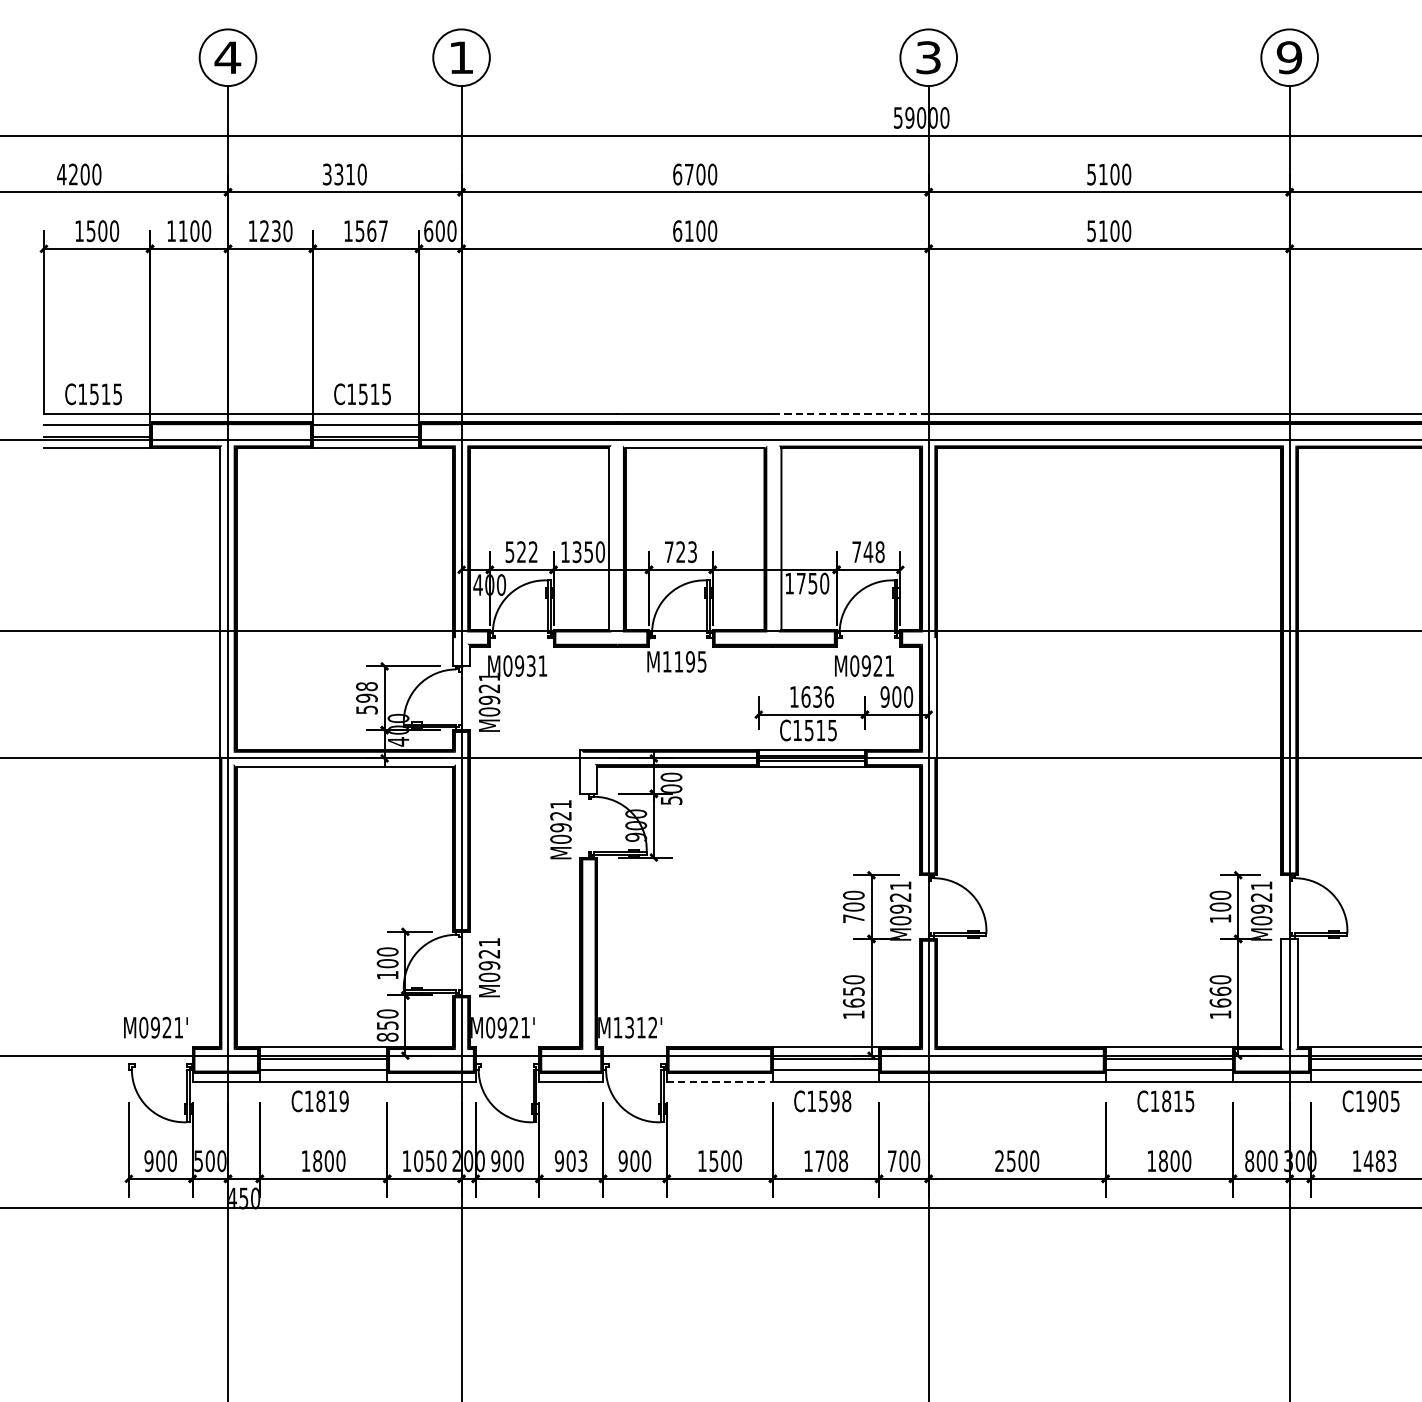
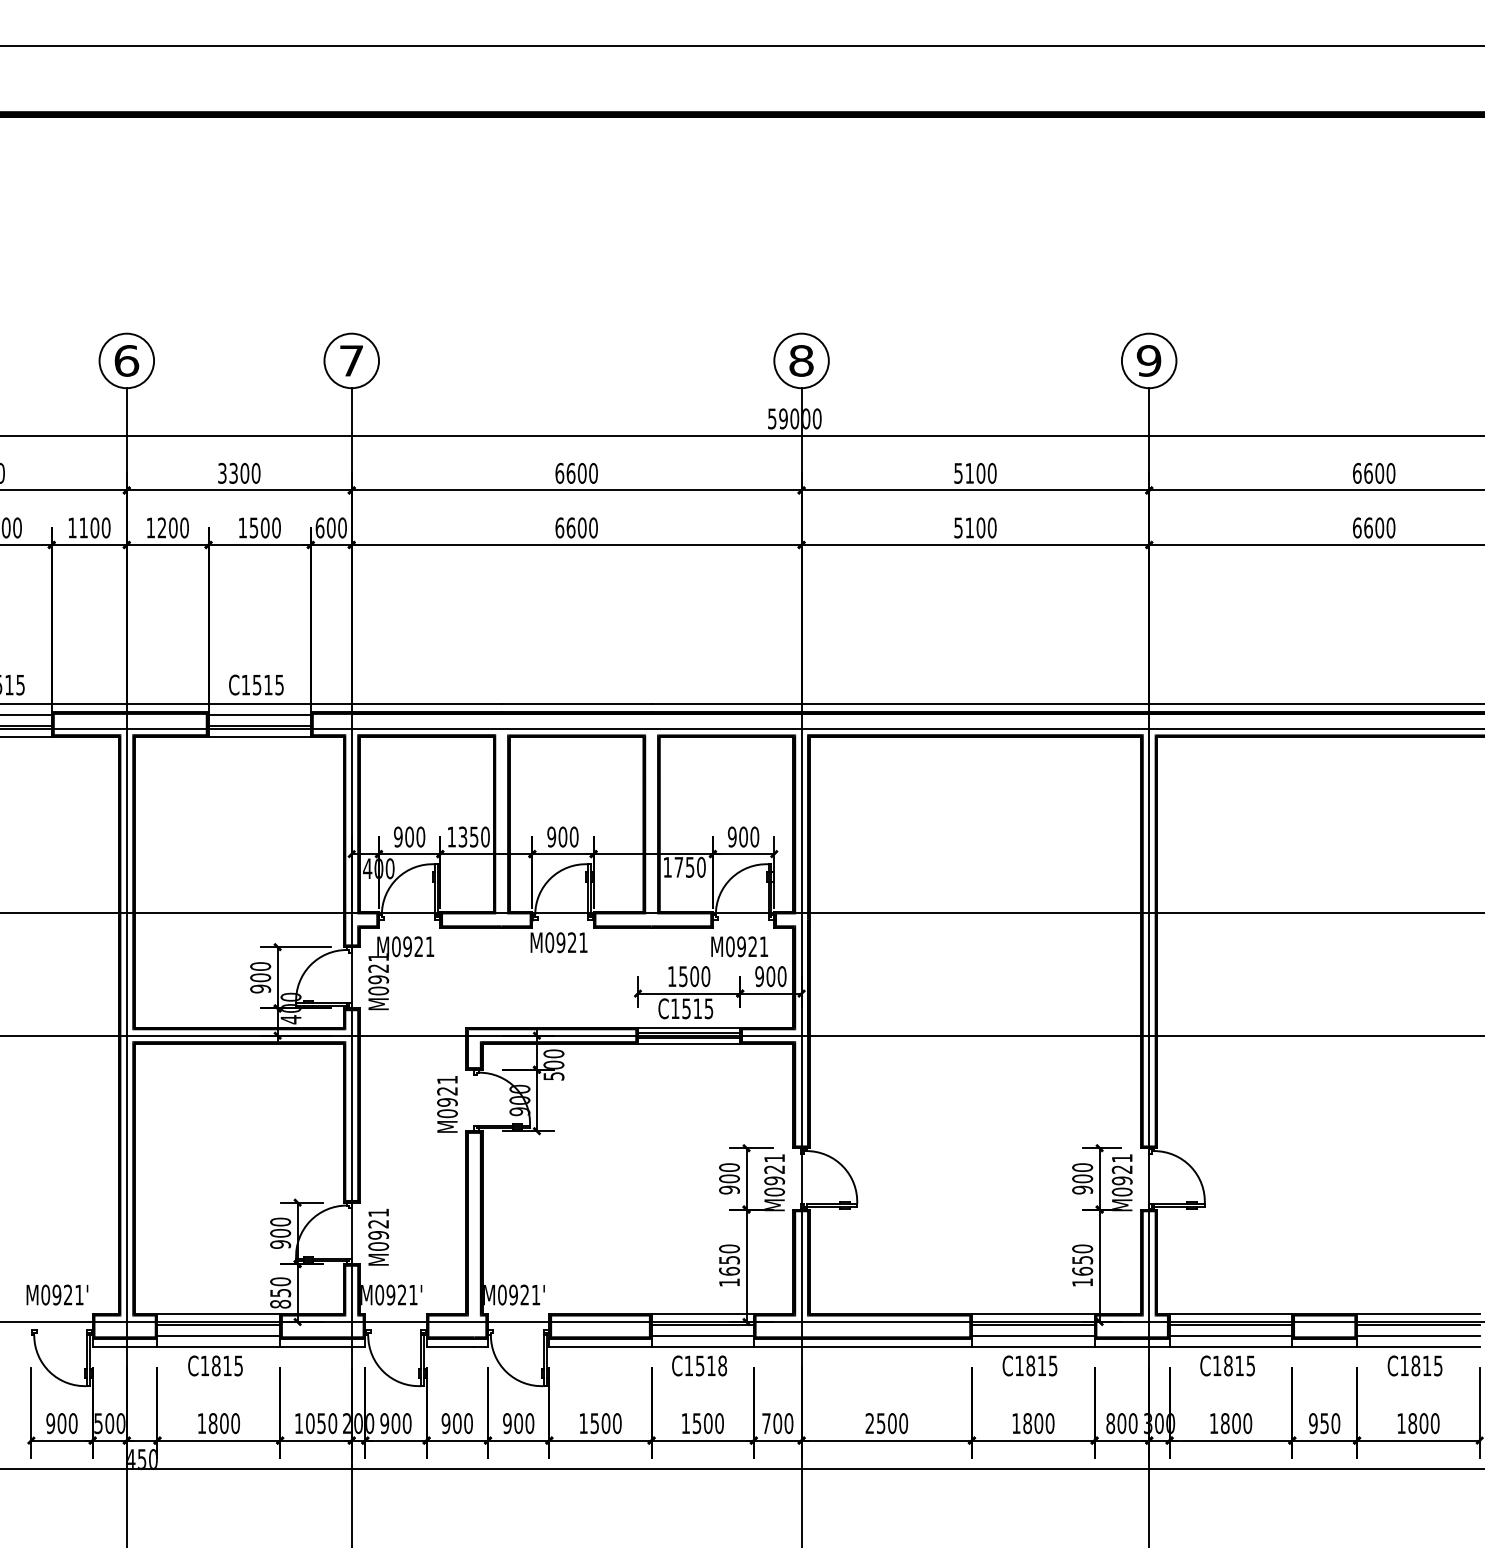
text: (227, 57) -> (126, 360), 4 -> 6
text: (461, 57) -> (351, 360), 1 -> 7
text: (928, 57) -> (801, 360), 3 -> 8
text: (688, 173) -> (570, 472), 6700 -> 6600
text: (350, 174) -> (244, 473), 3310 -> 3300
text: (276, 230) -> (173, 527), 1230 -> 1200
text: (377, 230) -> (270, 527), 1567 -> 1500
text: (688, 230) -> (570, 527), 6100 -> 6600
line: (850, 413) -> (726, 703), dashed -> solid
fill: (694, 446) -> (576, 735), added
fill: (609, 539) -> (494, 824), added
fill: (780, 539) -> (658, 824), added
text: (521, 551) -> (409, 836), 522 -> 900
text: (680, 551) -> (562, 836), 723 -> 900
text: (868, 551) -> (743, 836), 748 -> 900
fill: (220, 601) -> (119, 884), added
fill: (461, 652) -> (351, 933), added
text: (684, 661) -> (566, 942), M1195 -> M0921
text: (530, 665) -> (418, 946), M0931 -> M0921
text: (817, 696) -> (694, 976), 1636 -> 1500
text: (366, 697) -> (260, 977), 598 -> 900
fill: (935, 697) -> (808, 977), added
fill: (345, 765) -> (239, 1042), added
fill: (589, 771) -> (474, 1048), added
text: (853, 918) -> (729, 1189), 700 -> 900
text: (1220, 918) -> (1082, 1189), 100 -> 900
text: (387, 975) -> (280, 1244), 100 -> 900
text: (1220, 990) -> (1082, 1259), 1660 -> 1650
fill: (1289, 993) -> (1149, 1262), added
text: (635, 1027) -> (519, 1294), M1312' -> M0921'
line: (720, 1082) -> (601, 1347), dashed -> solid
text: (343, 1100) -> (238, 1365), C1819 -> C1815
text: (835, 1100) -> (711, 1365), C1598 -> C1518
text: (1378, 1100) -> (1234, 1365), C1905 -> C1815
text: (582, 1161) -> (468, 1423), 903 -> 900
text: (830, 1161) -> (707, 1423), 1708 -> 1500
text: (1380, 1161) -> (1236, 1423), 1483 -> 1800

